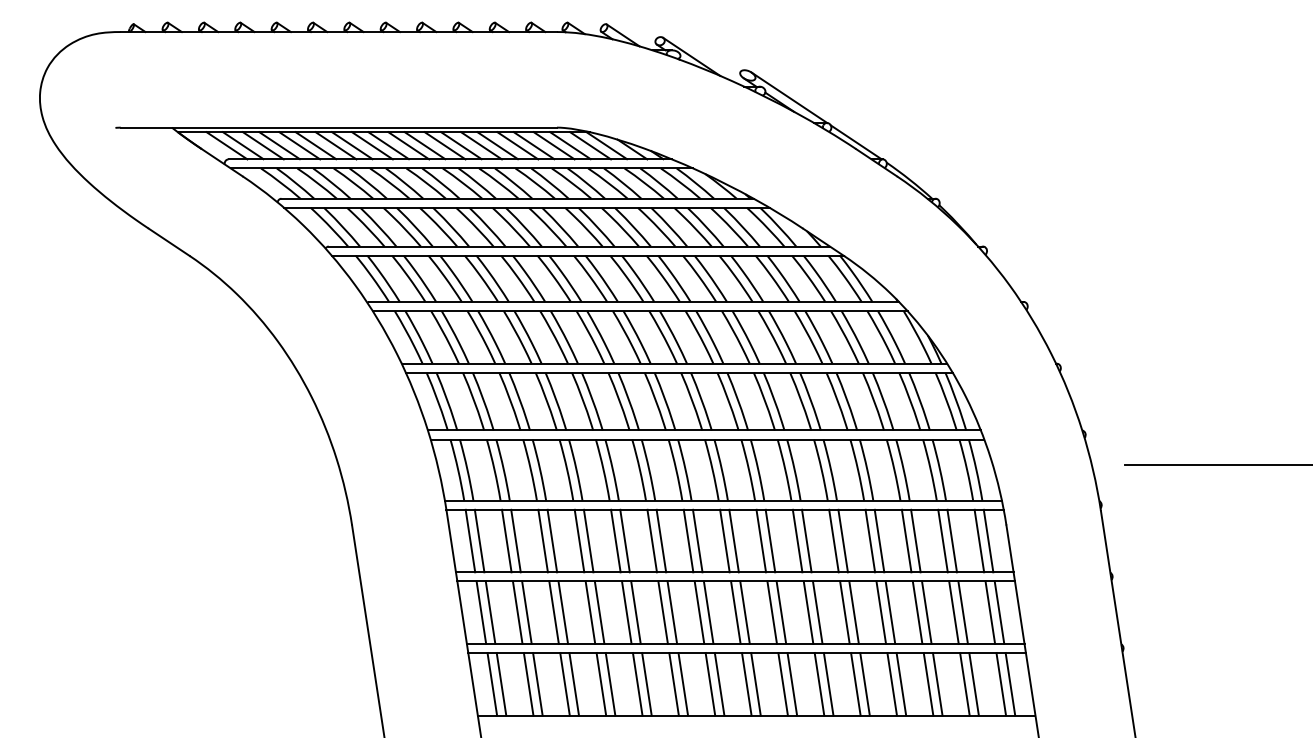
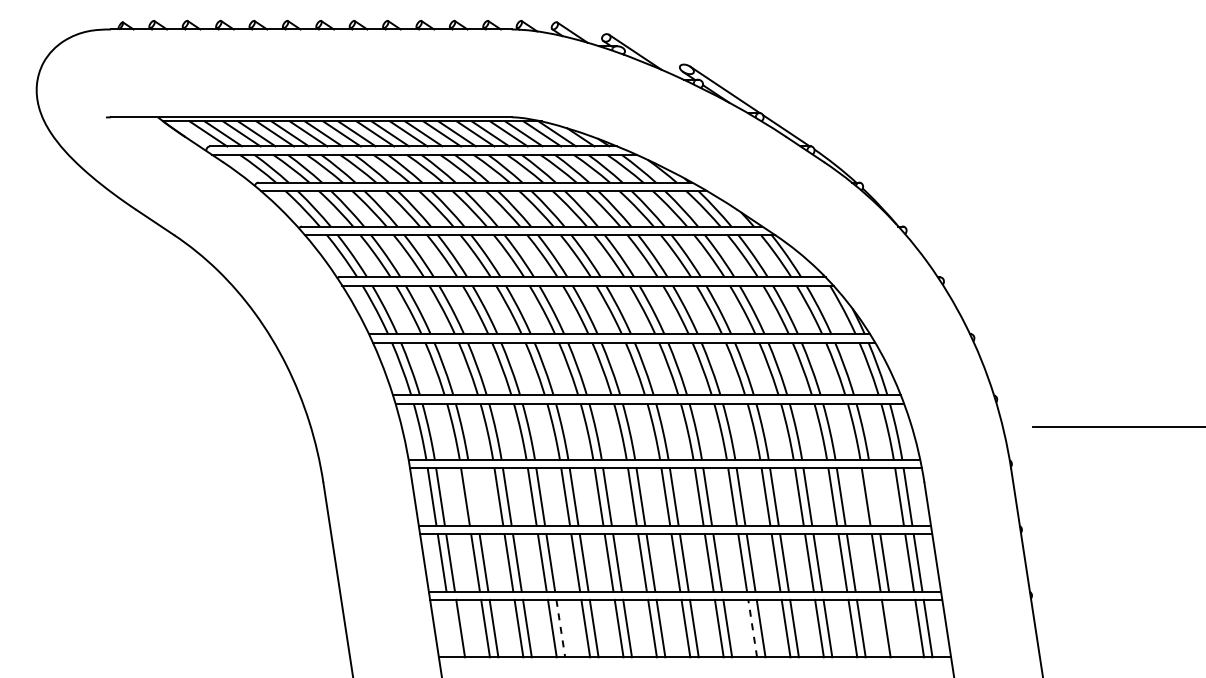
line: (515, 540) -> (473, 496), removed
line: (952, 540) -> (874, 496), removed
line: (491, 684) -> (451, 628), removed
line: (819, 684) -> (752, 628), solid -> dashed
line: (973, 684) -> (894, 628), removed
line: (610, 685) -> (560, 629), solid -> dashed

